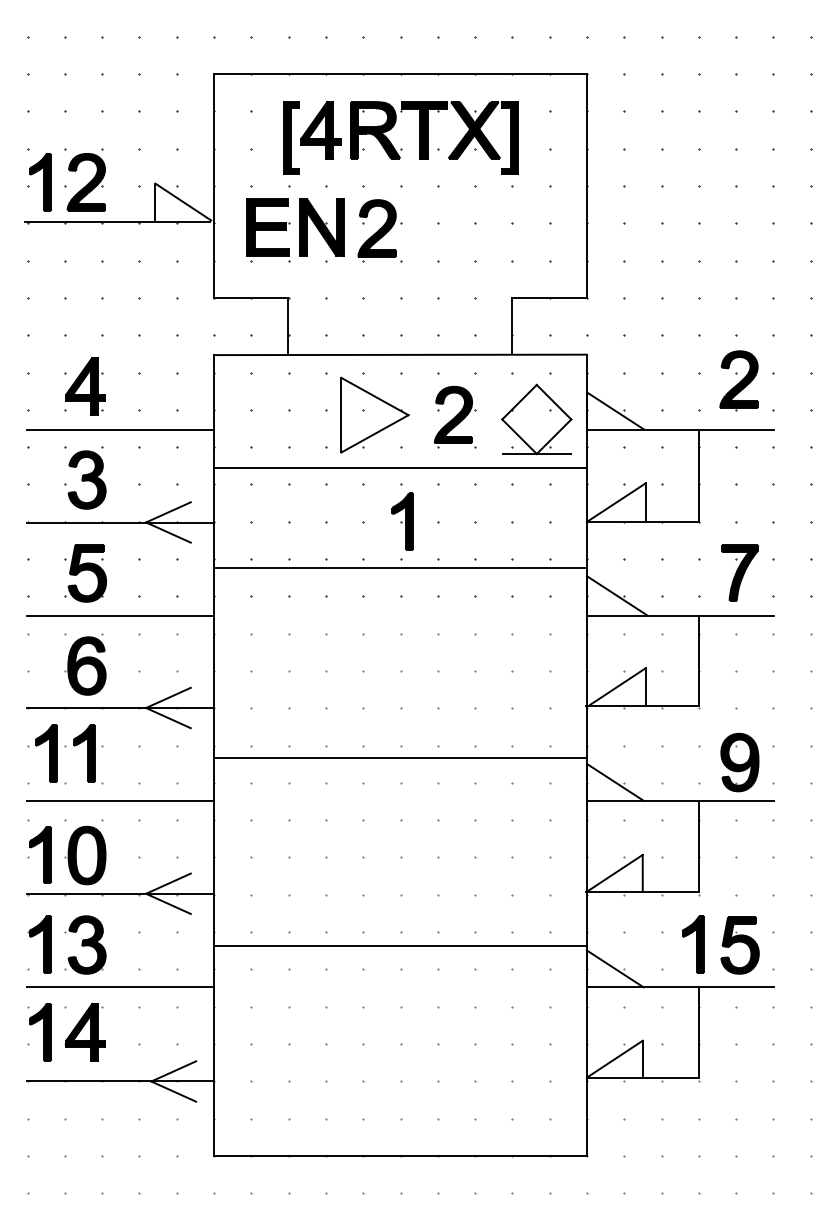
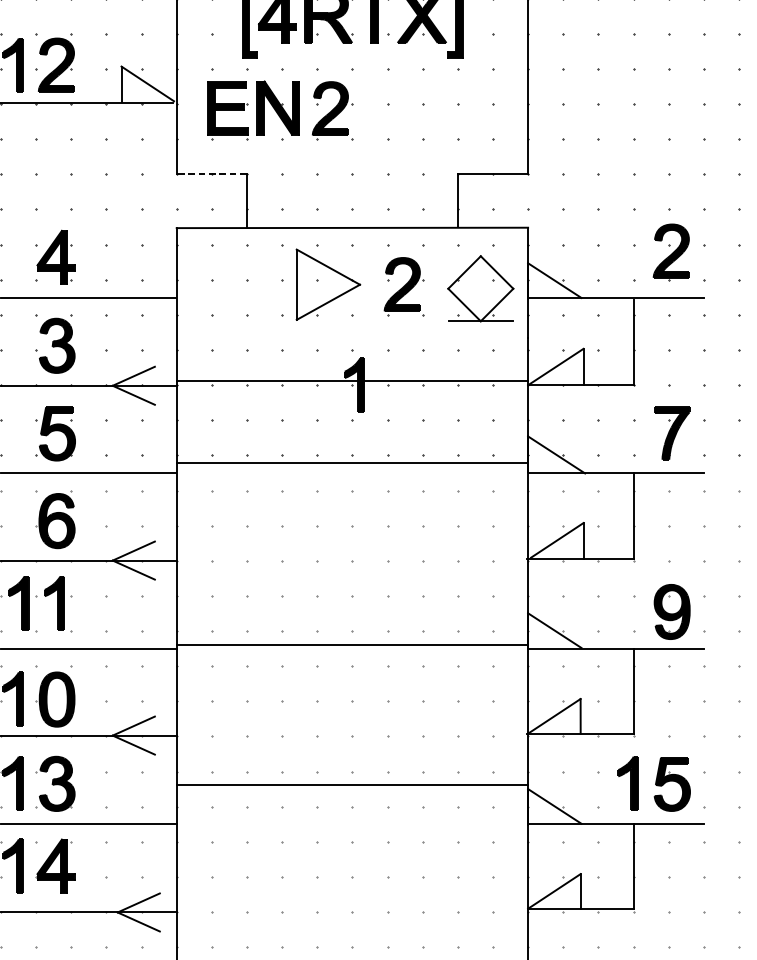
line: (250, 297) -> (211, 173), solid -> dashed
line: (400, 468) -> (352, 381), moved
line: (400, 568) -> (352, 463), moved
line: (400, 757) -> (352, 644), moved

